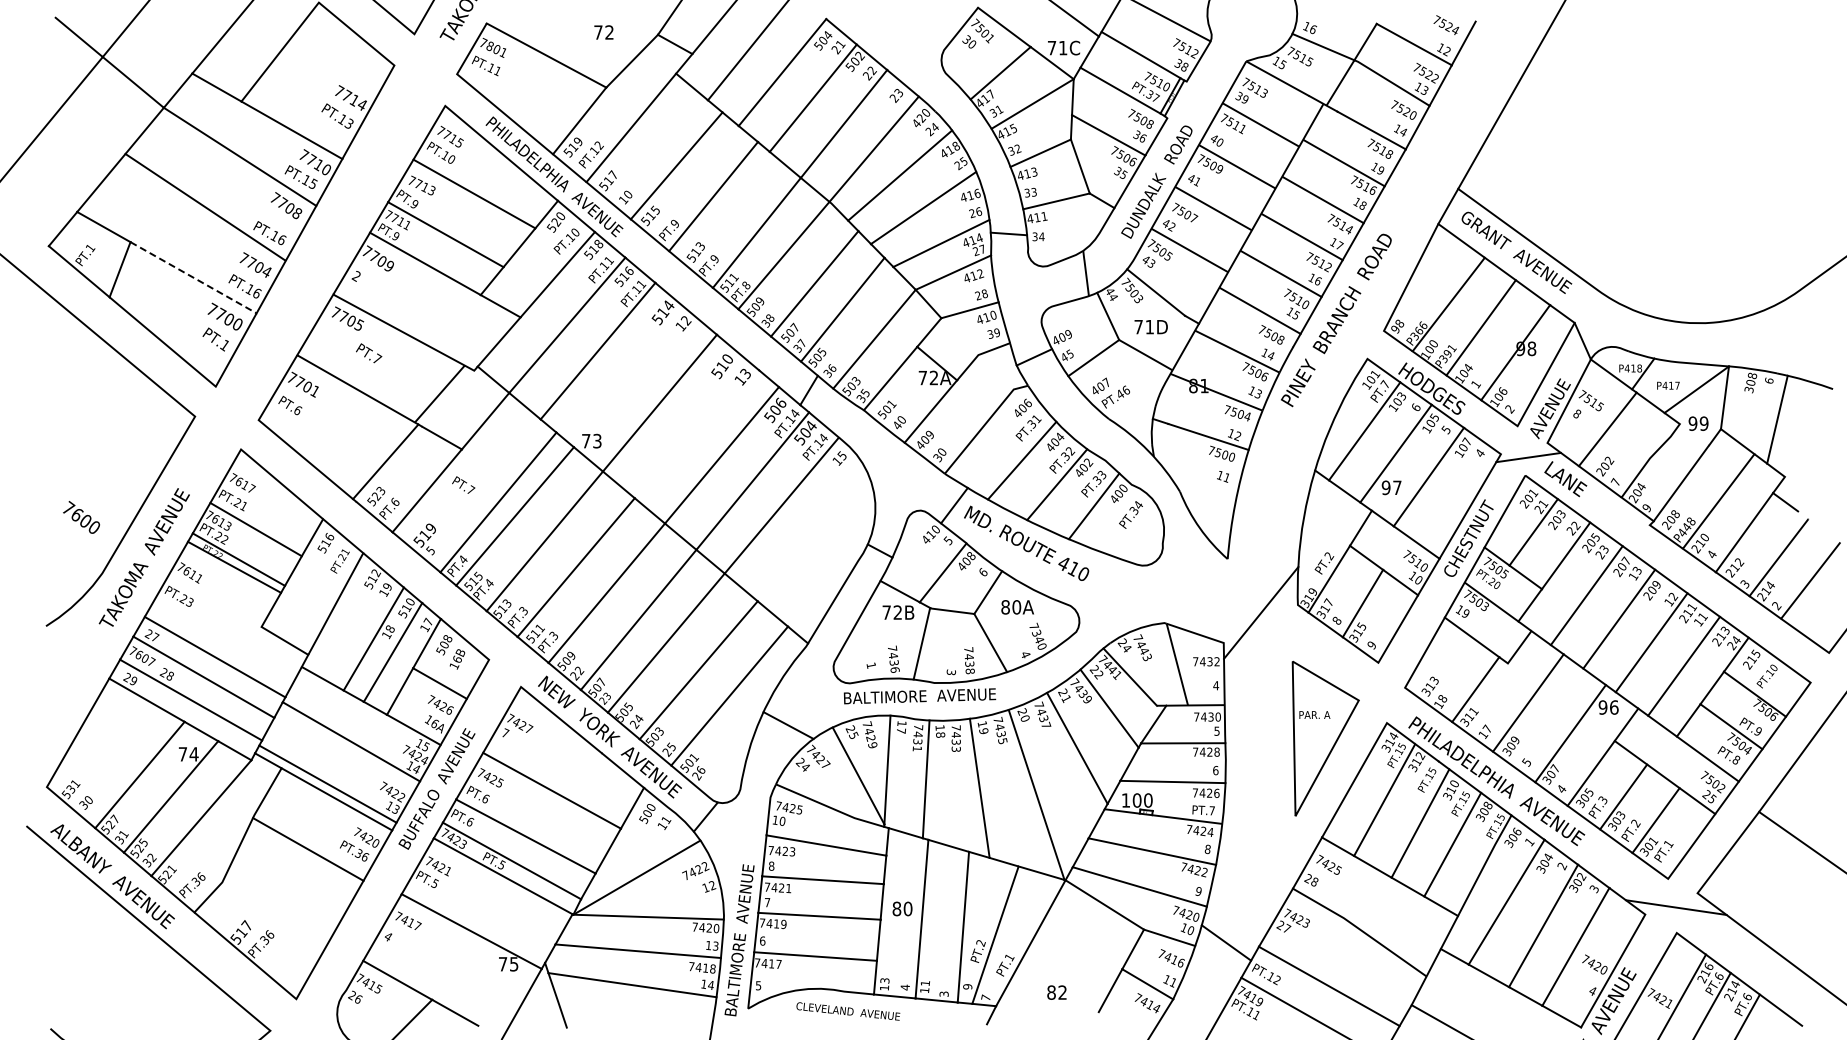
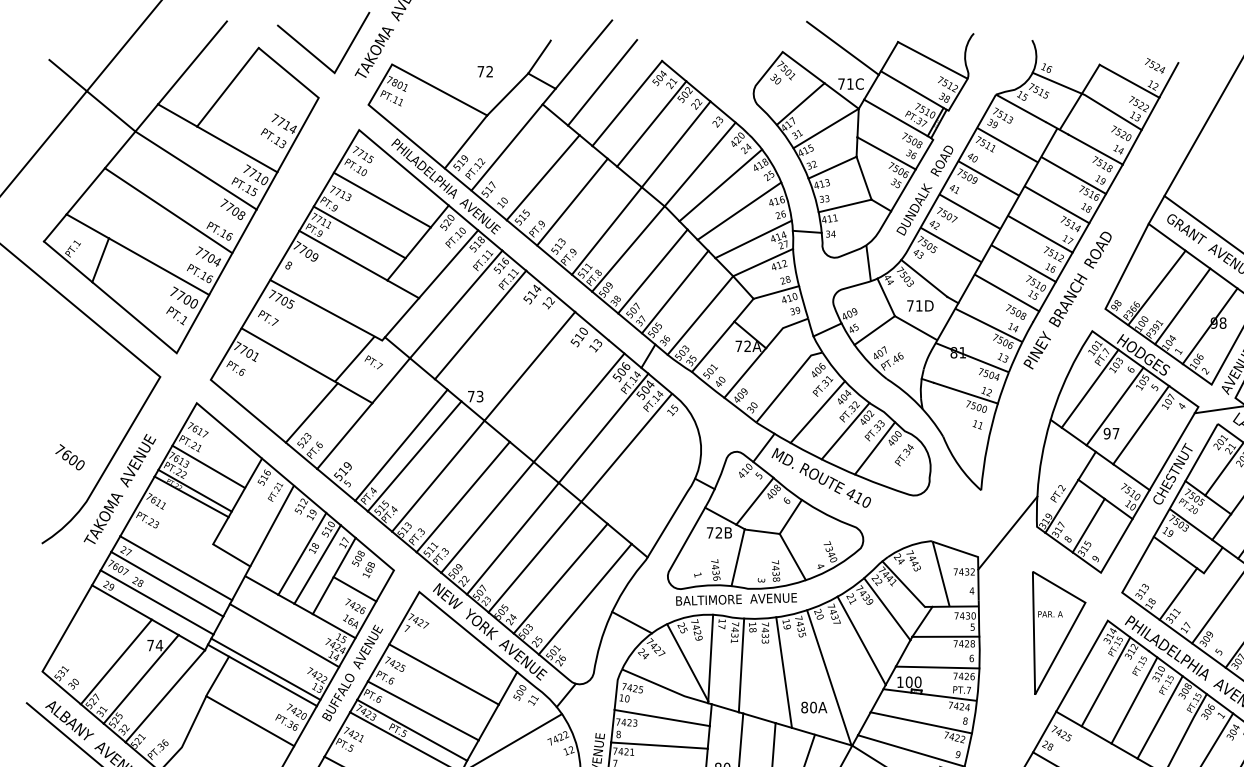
text: (355, 276) -> (287, 265), 2 -> 8
line: (194, 277) -> (159, 266), dashed -> solid
text: (369, 353) -> (268, 318), moved
text: (463, 484) -> (373, 361), moved
text: (1017, 607) -> (814, 707), moved

